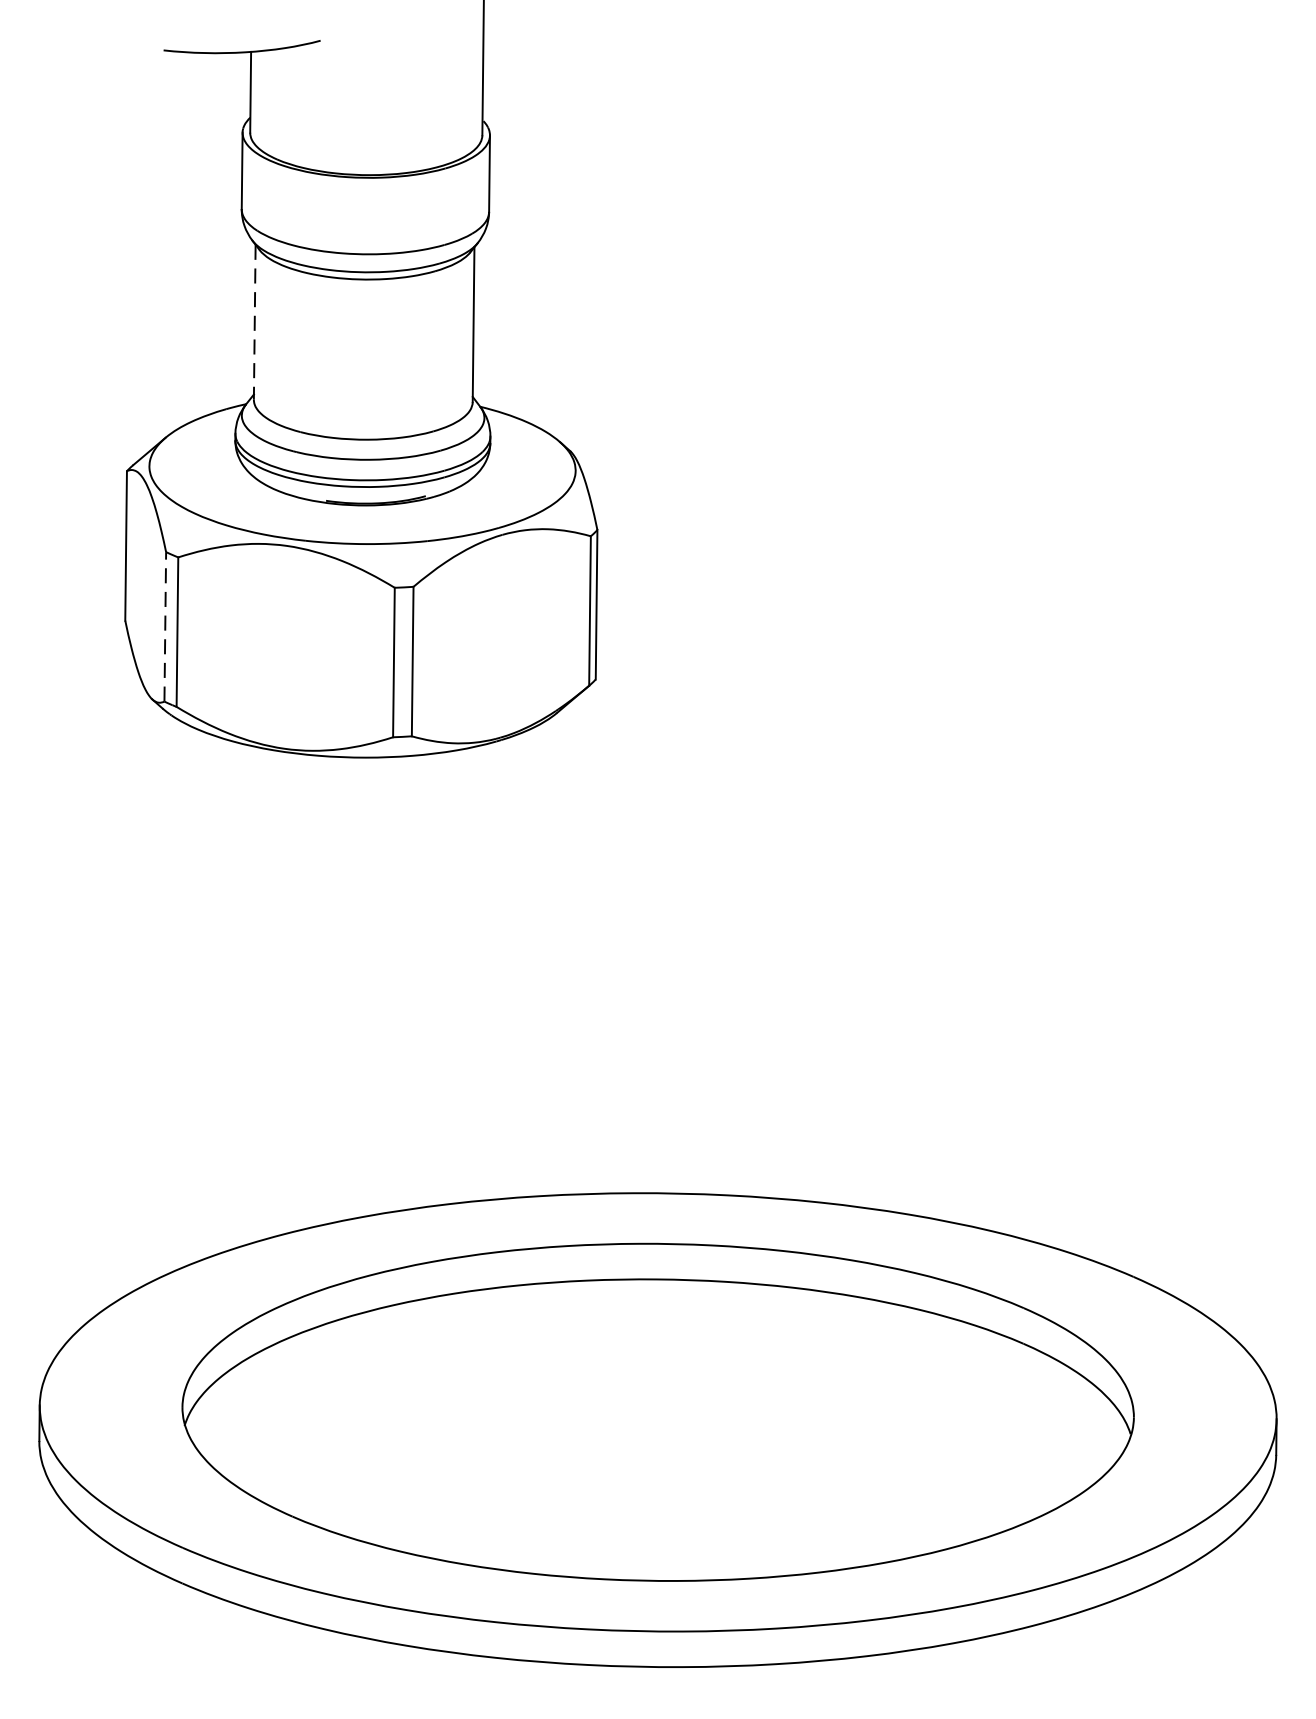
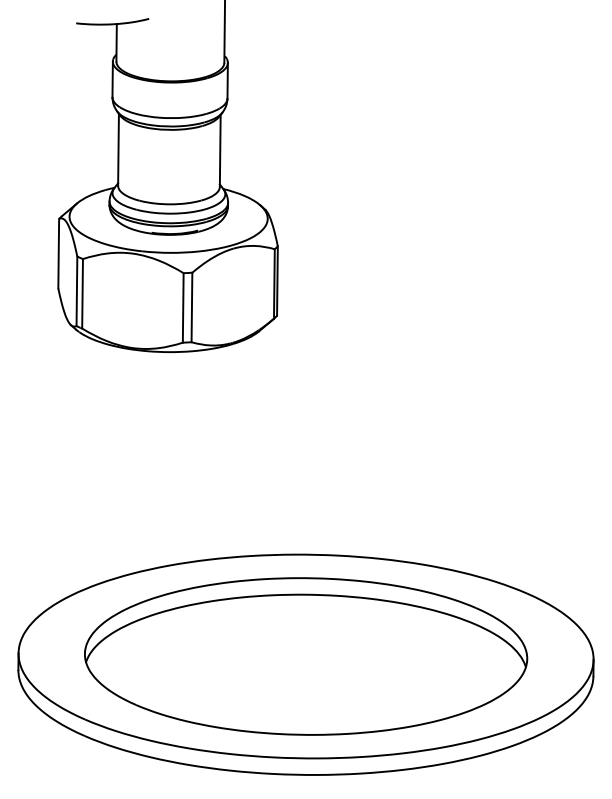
line: (254, 323) -> (118, 150), dashed -> solid
line: (164, 627) -> (76, 291), dashed -> solid

